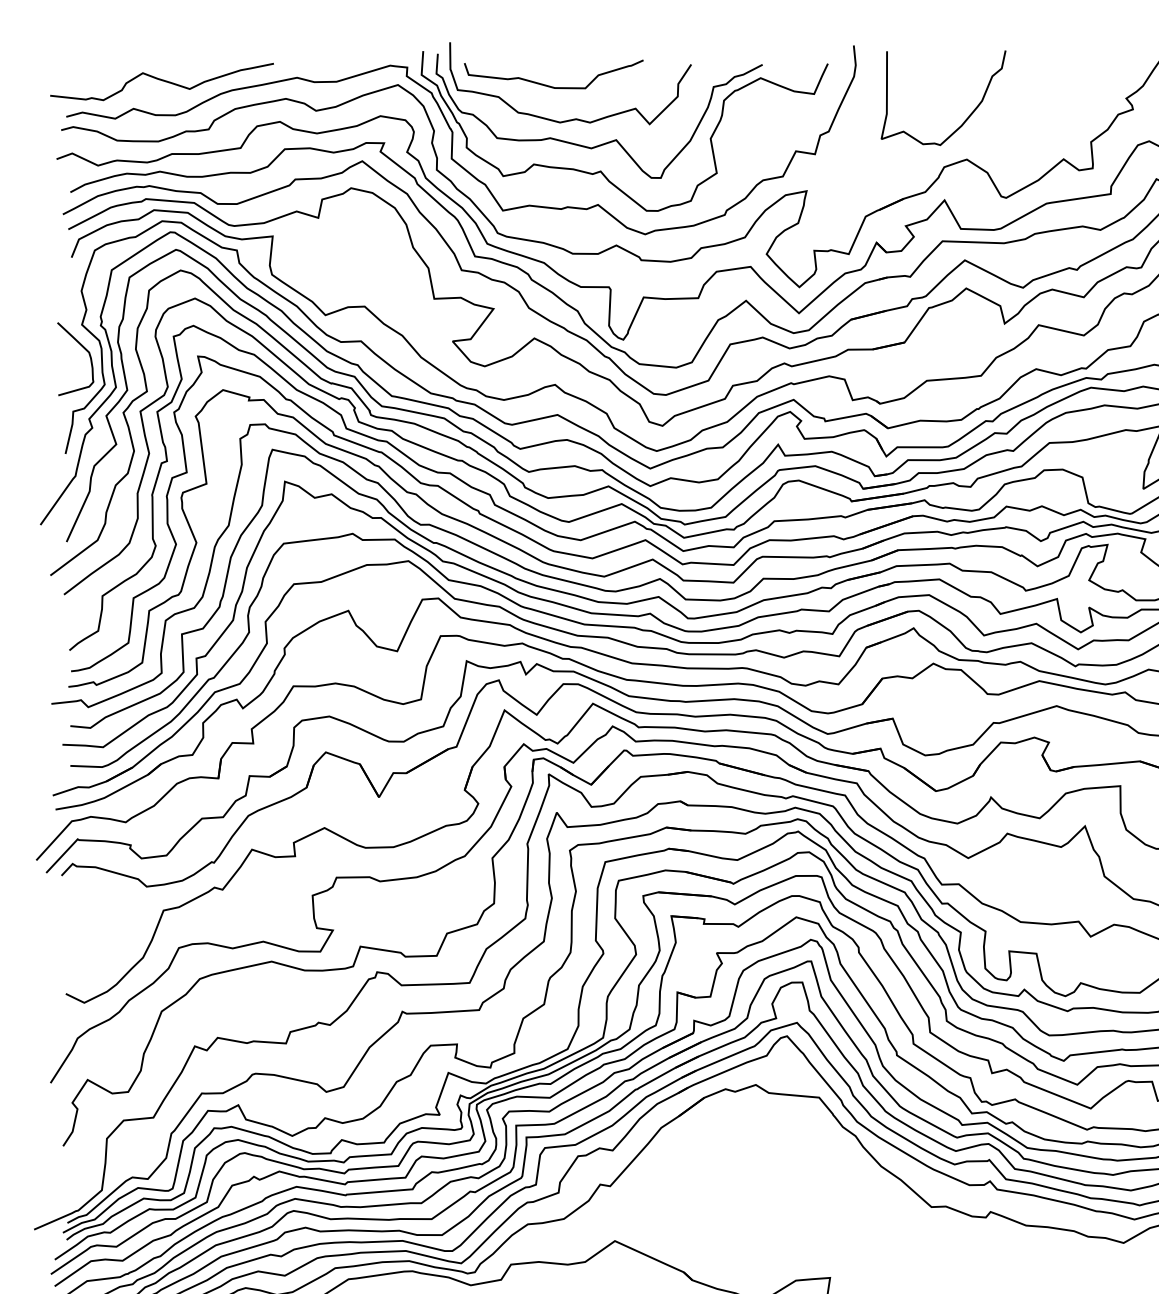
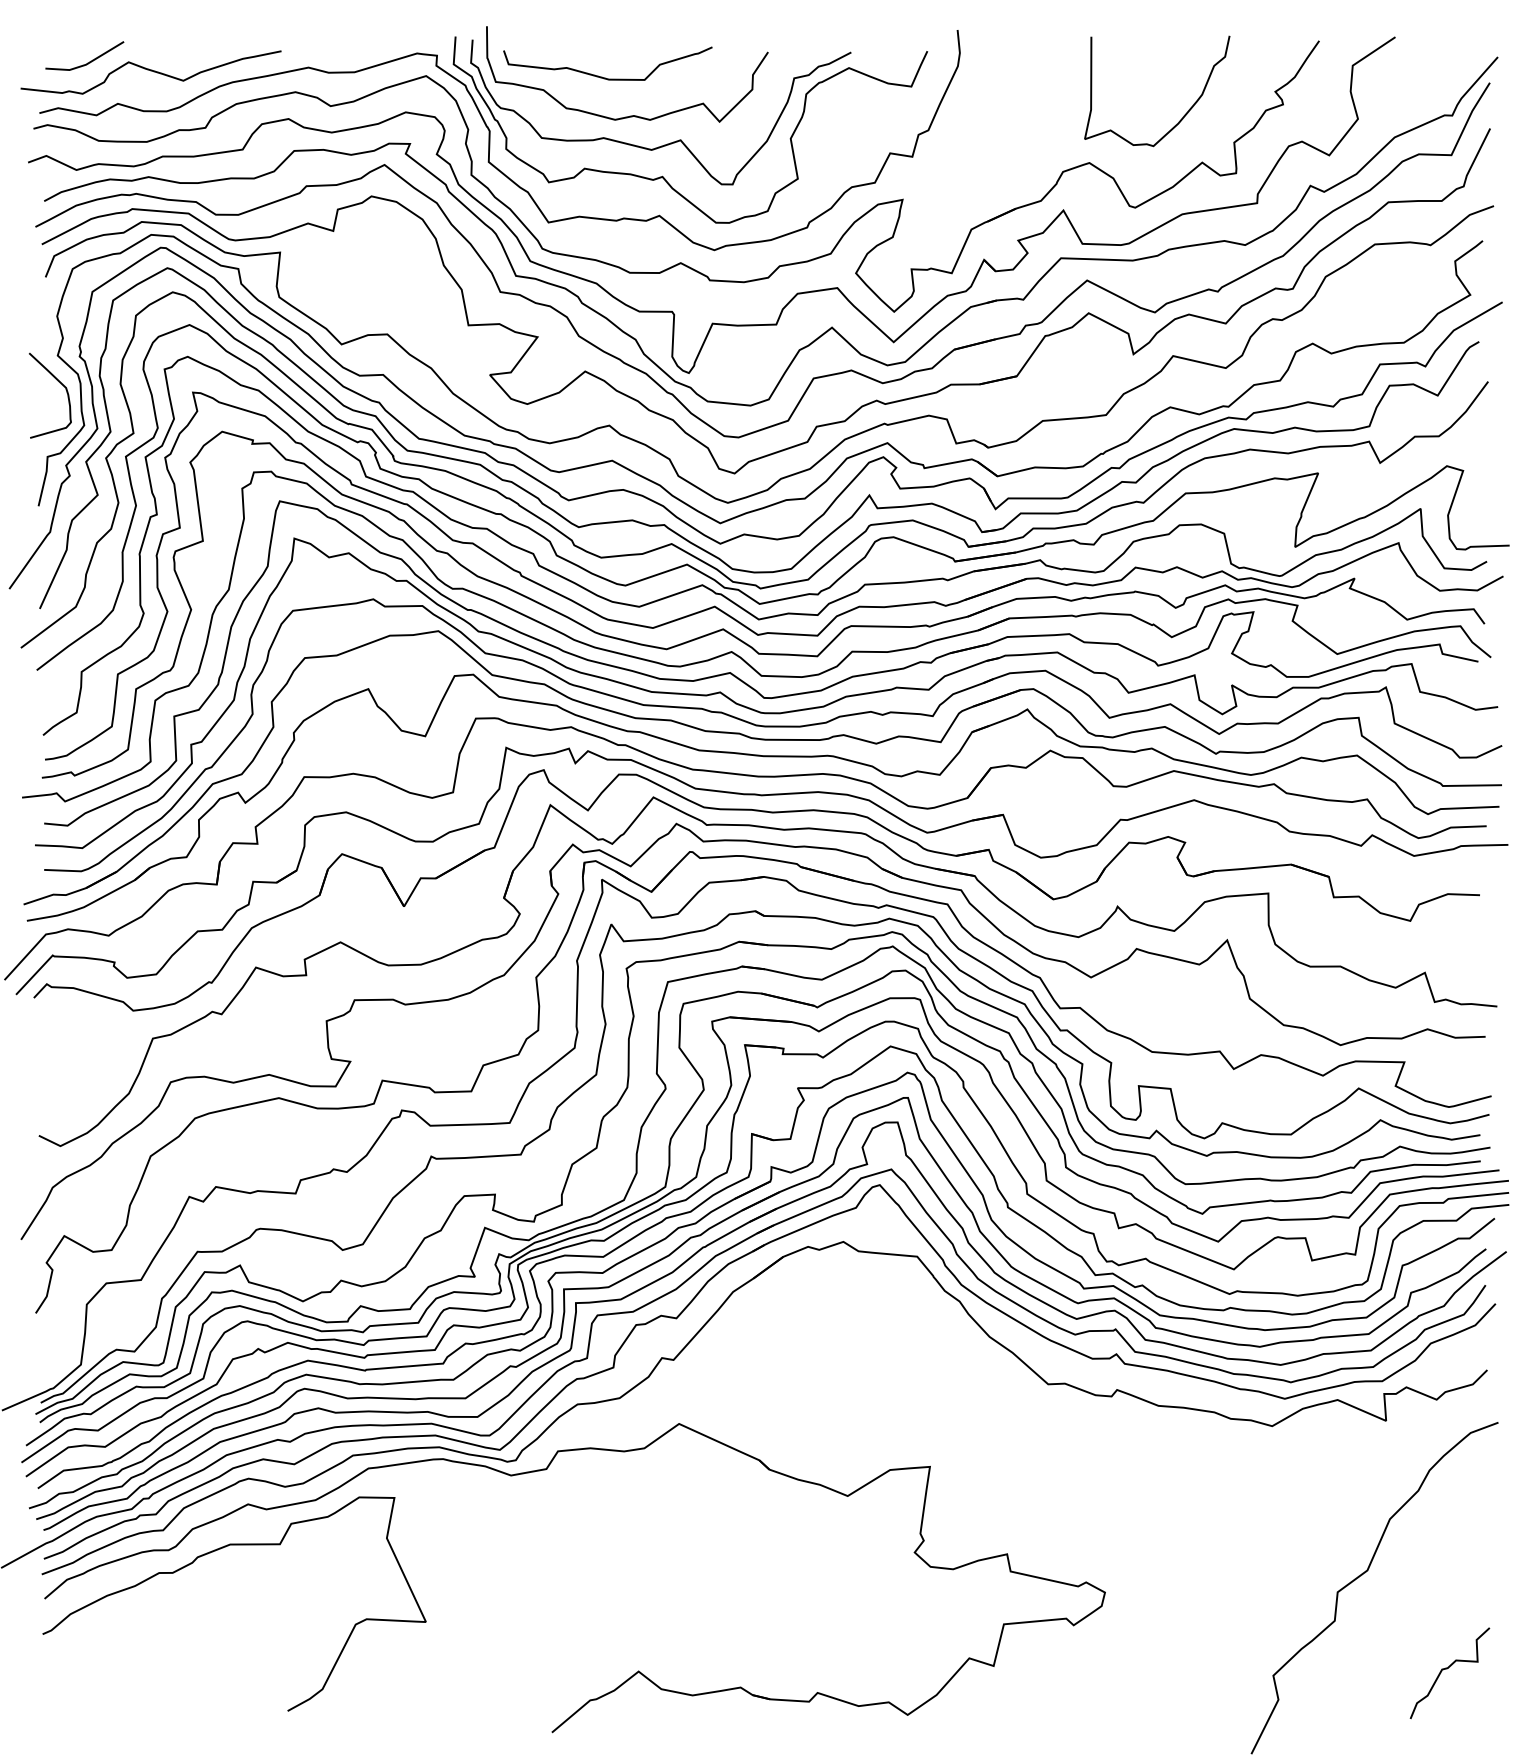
line: (107, 73) -> (87, 62), added
curve: (966, 118) -> (1183, 115), moved

